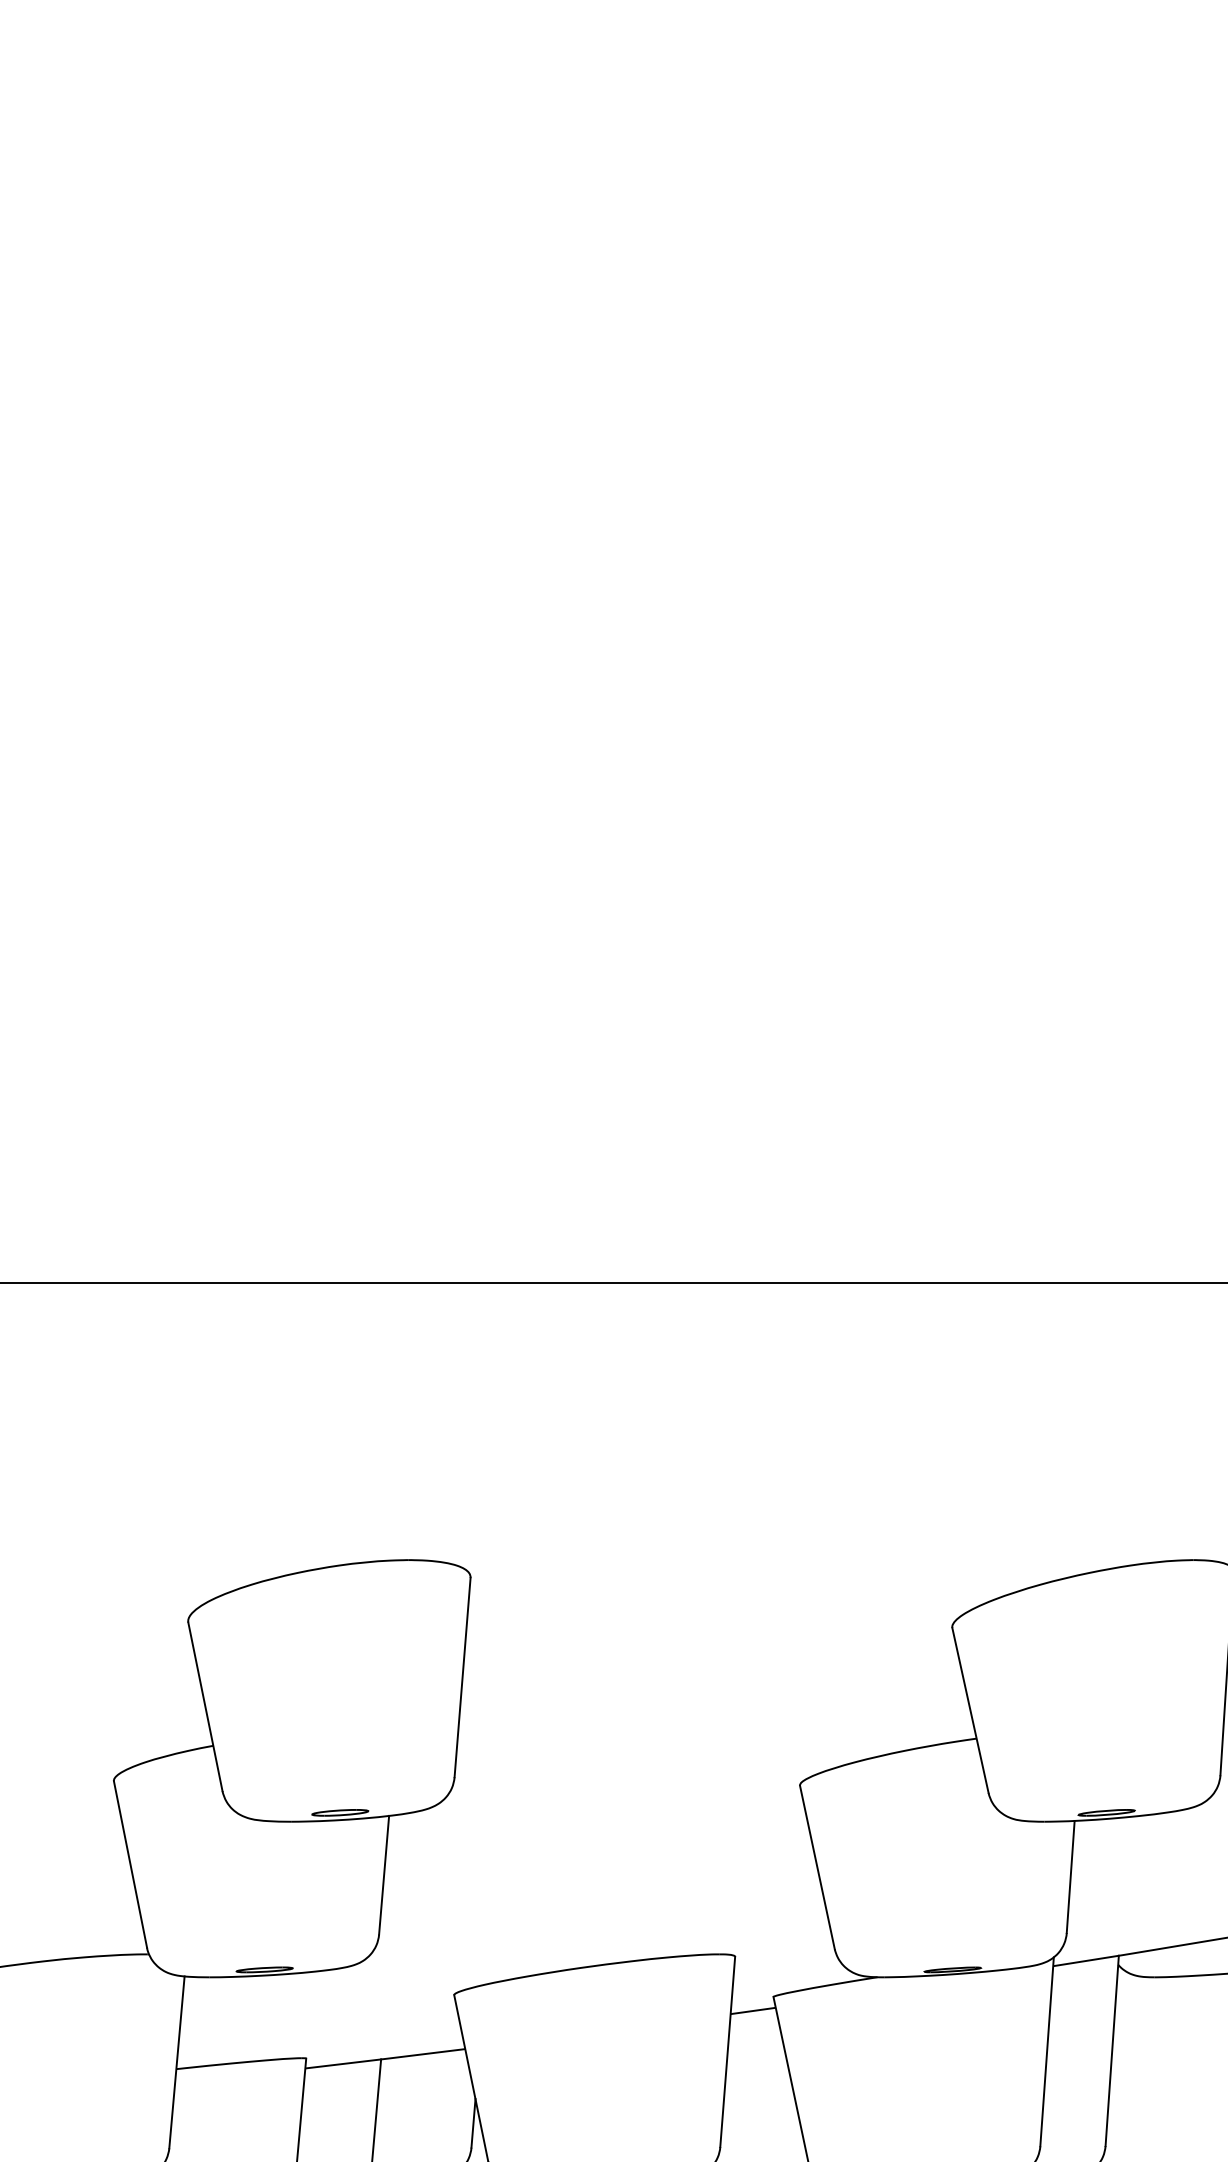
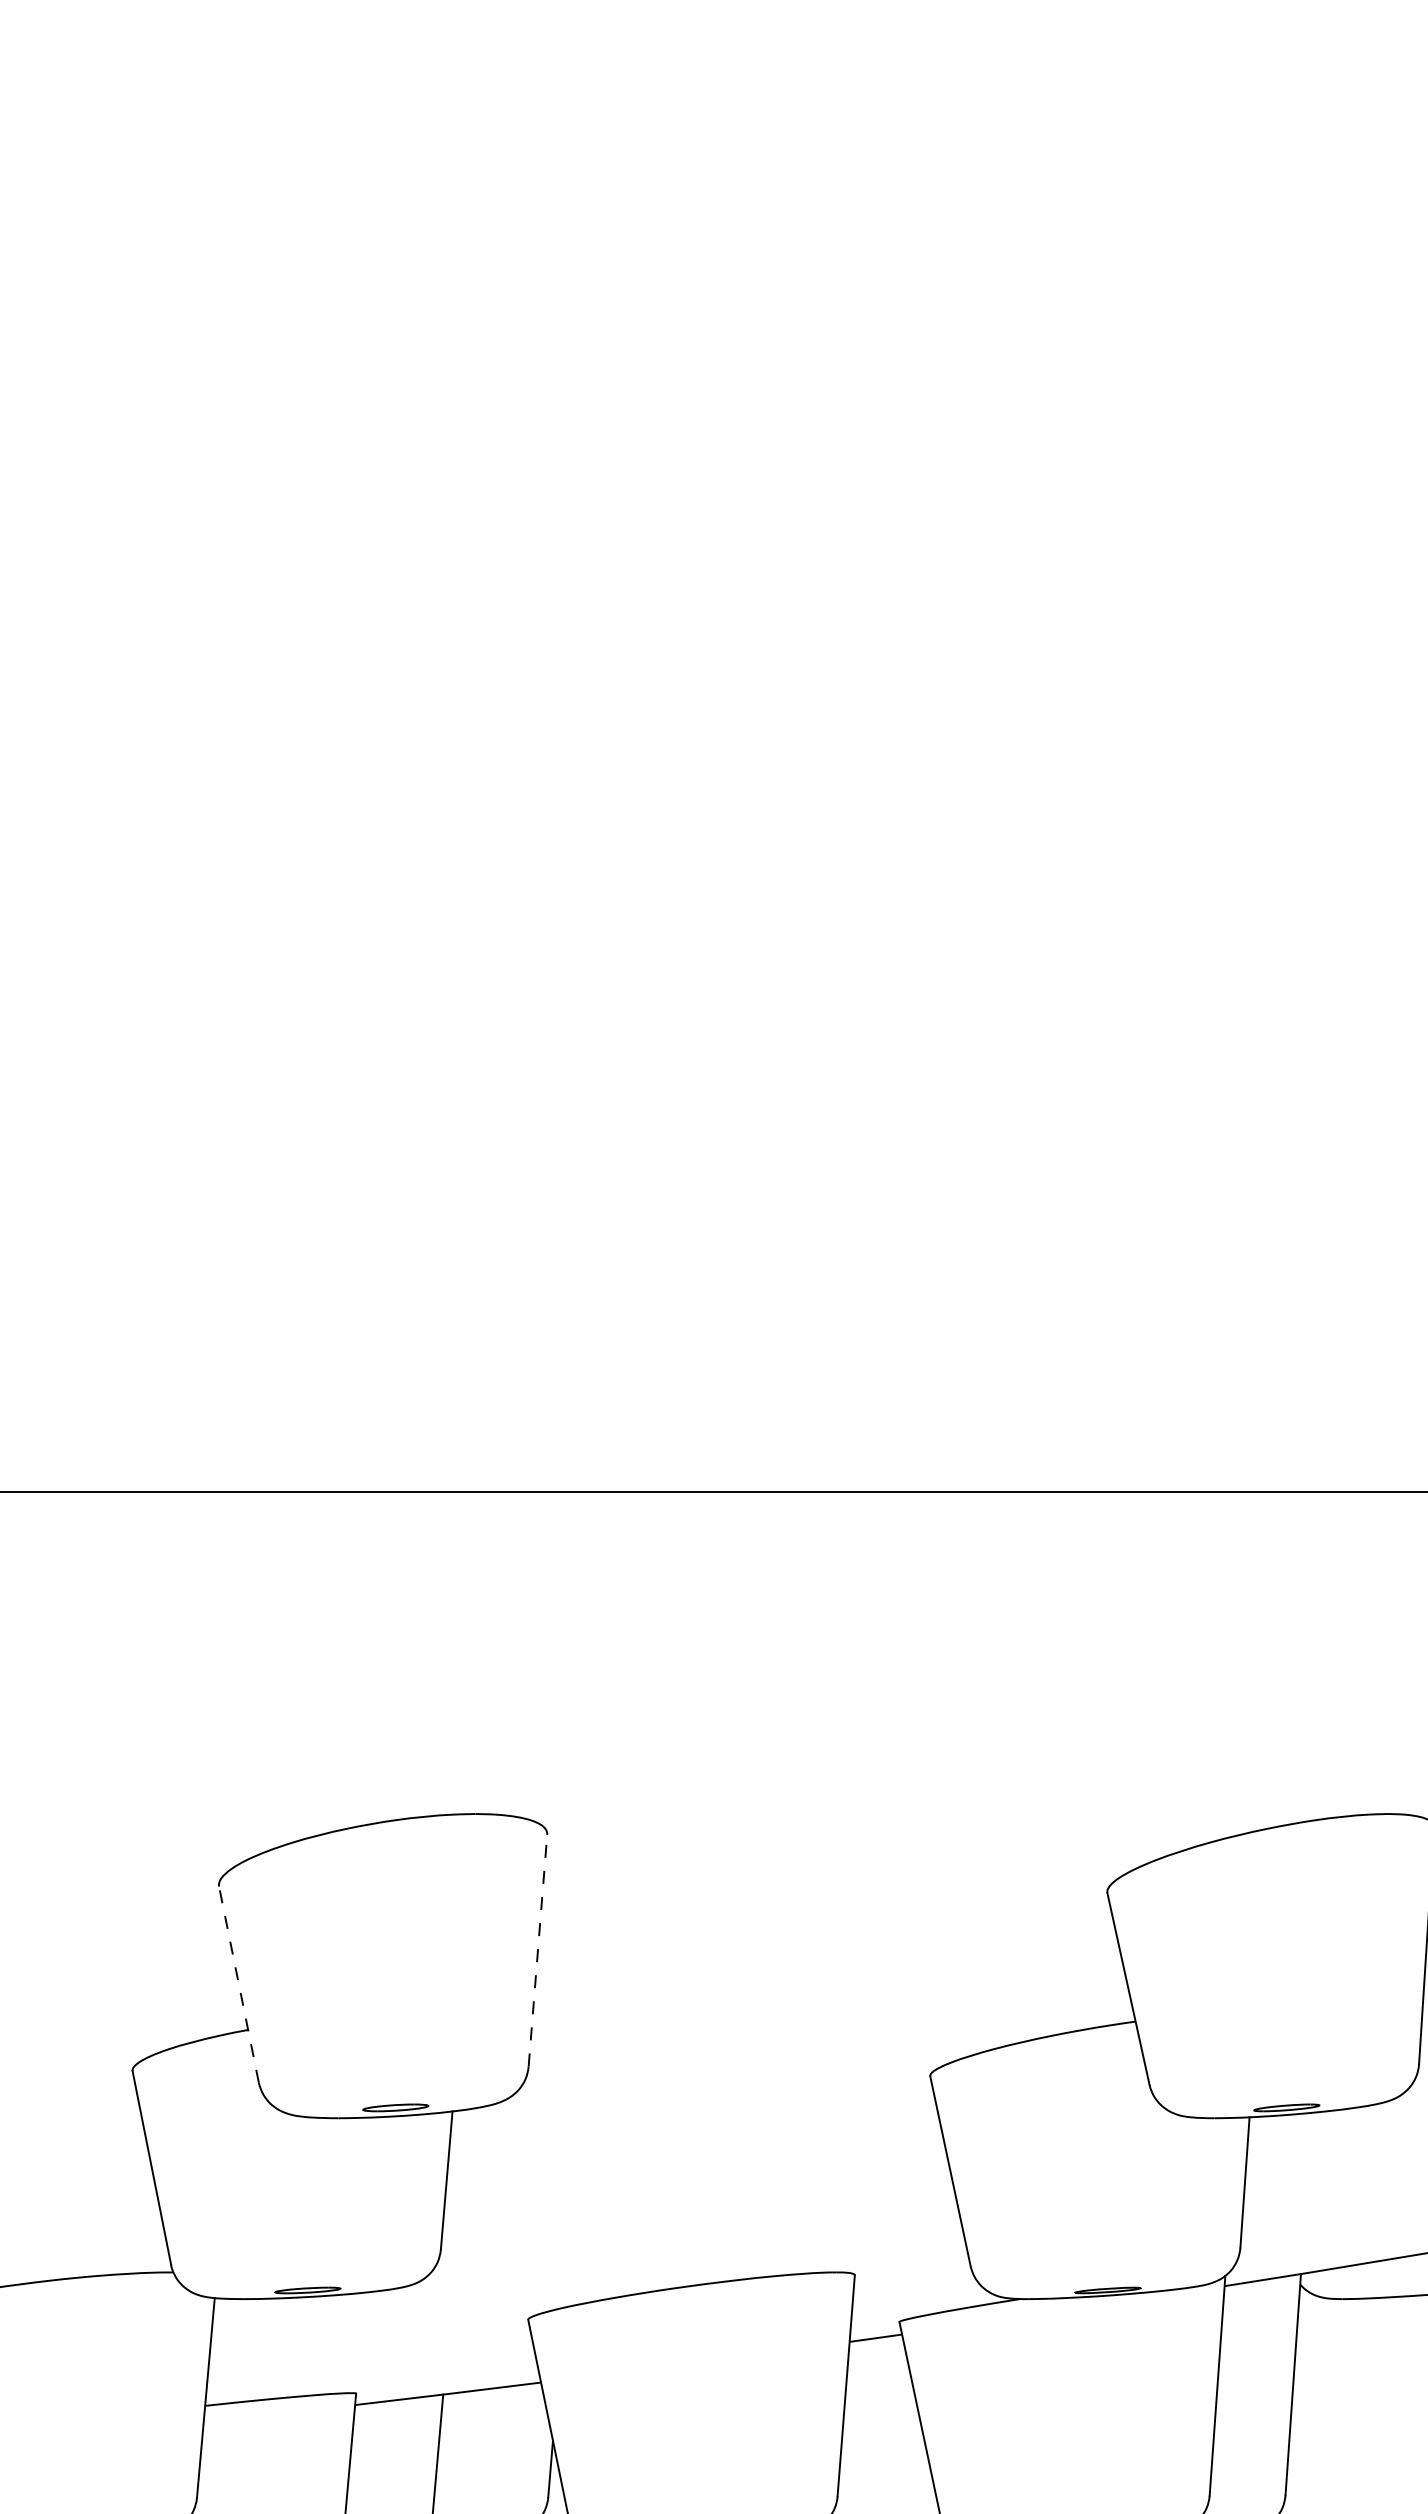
line: (462, 1677) -> (537, 1950), solid -> dashed
line: (205, 1706) -> (238, 1984), solid -> dashed

